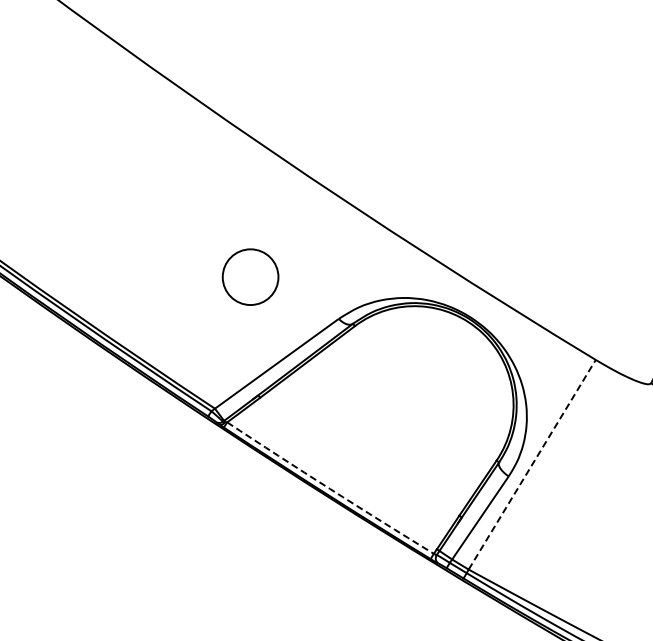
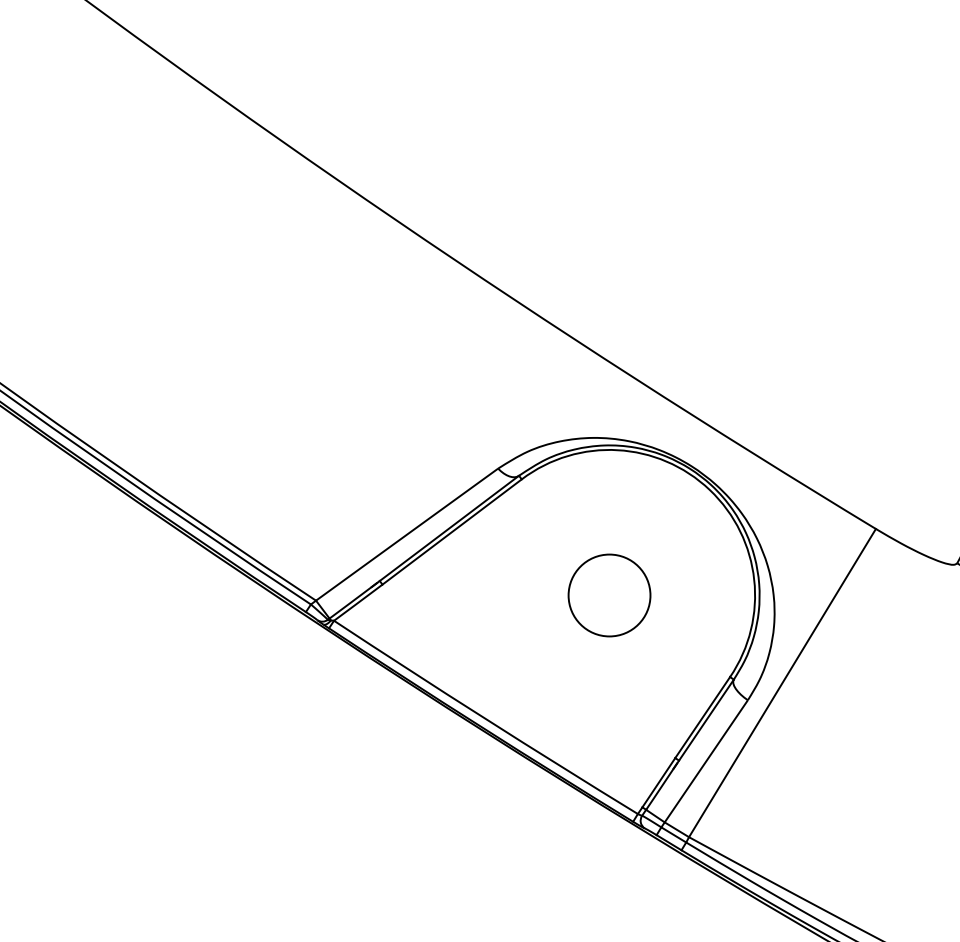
circle: (250, 276) -> (609, 594), moved
line: (532, 464) -> (782, 682), dashed -> solid
arc: (330, 488) -> (485, 717), dashed -> solid

